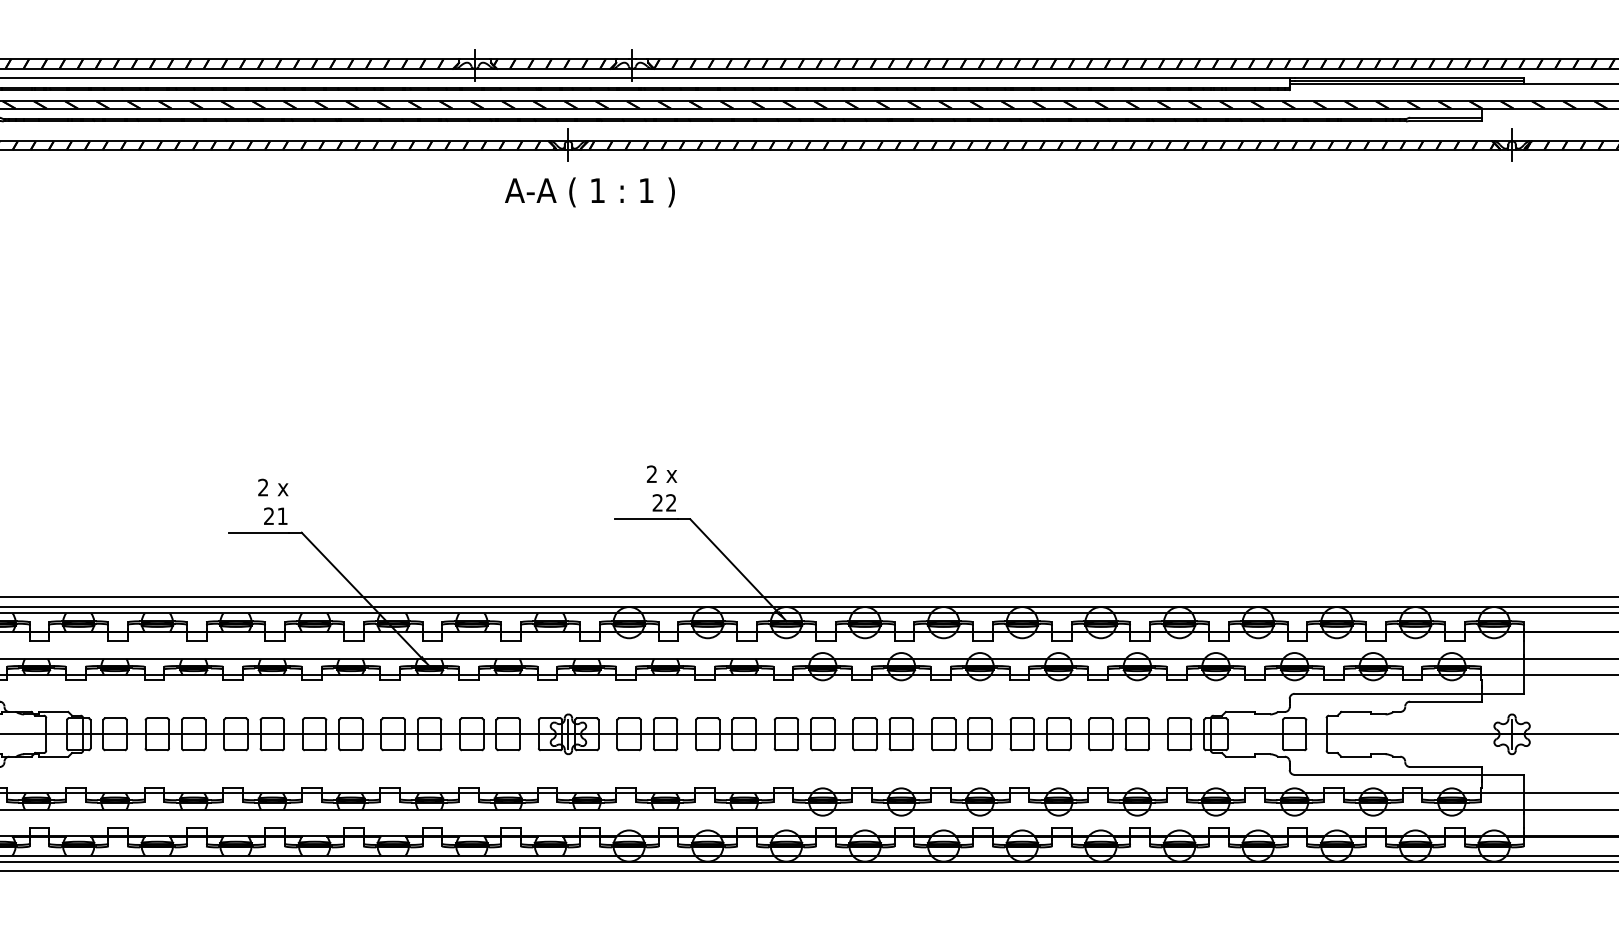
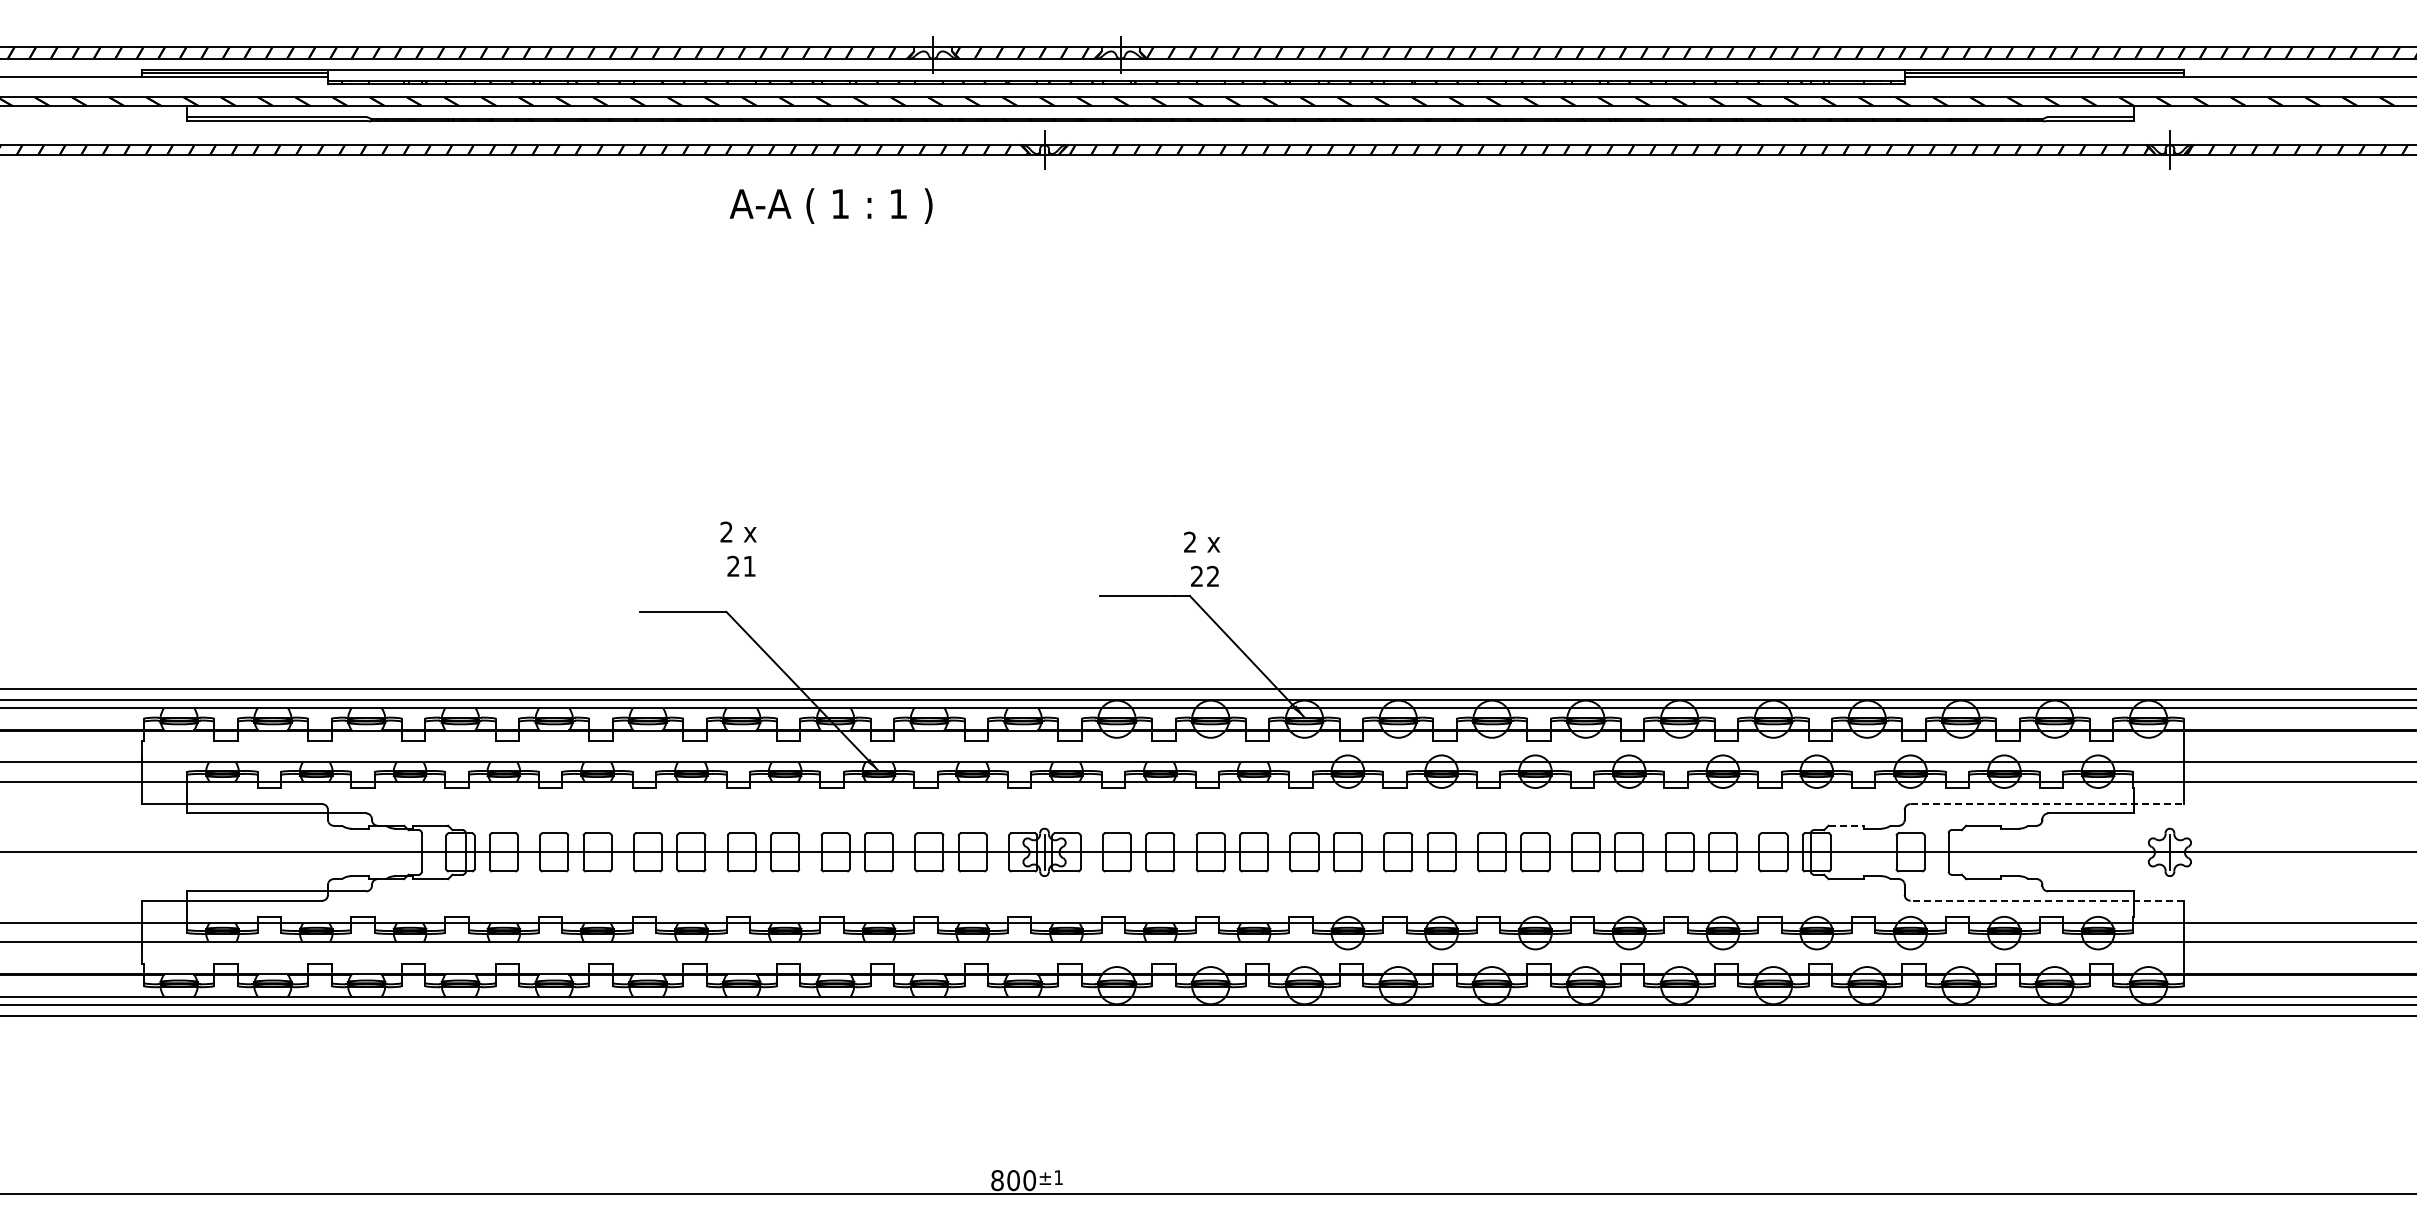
text: (589, 191) -> (830, 205), moved
text: (662, 487) -> (1202, 558), moved
text: (273, 501) -> (738, 548), moved
line: (1409, 694) -> (2047, 804), solid -> dashed
line: (1240, 711) -> (1846, 825), solid -> dashed
line: (1409, 774) -> (2047, 900), solid -> dashed

